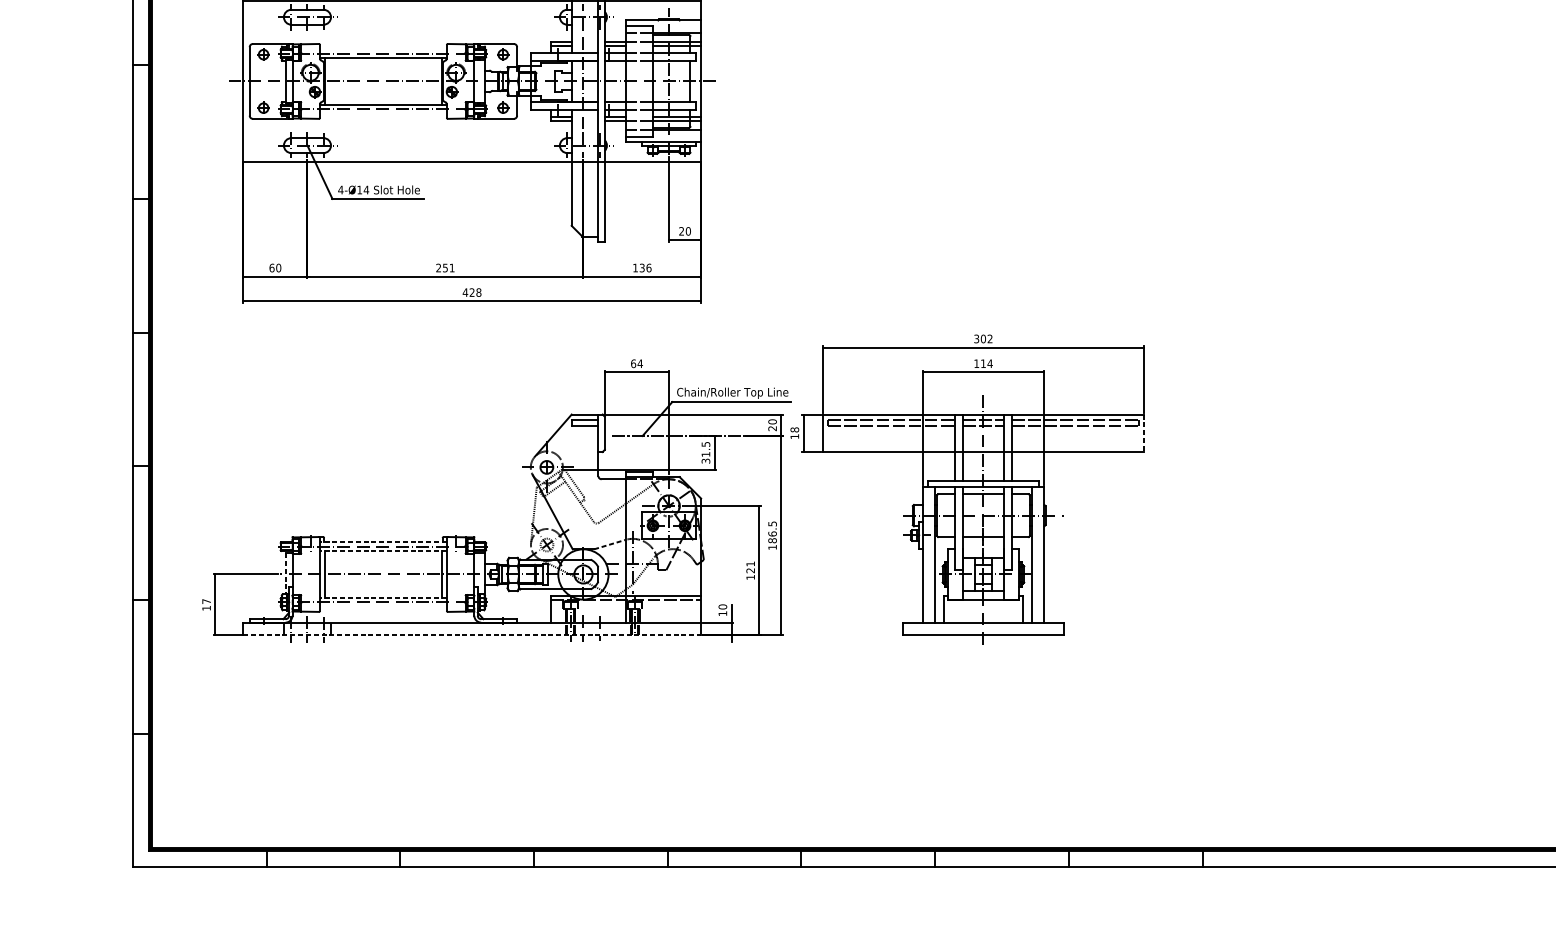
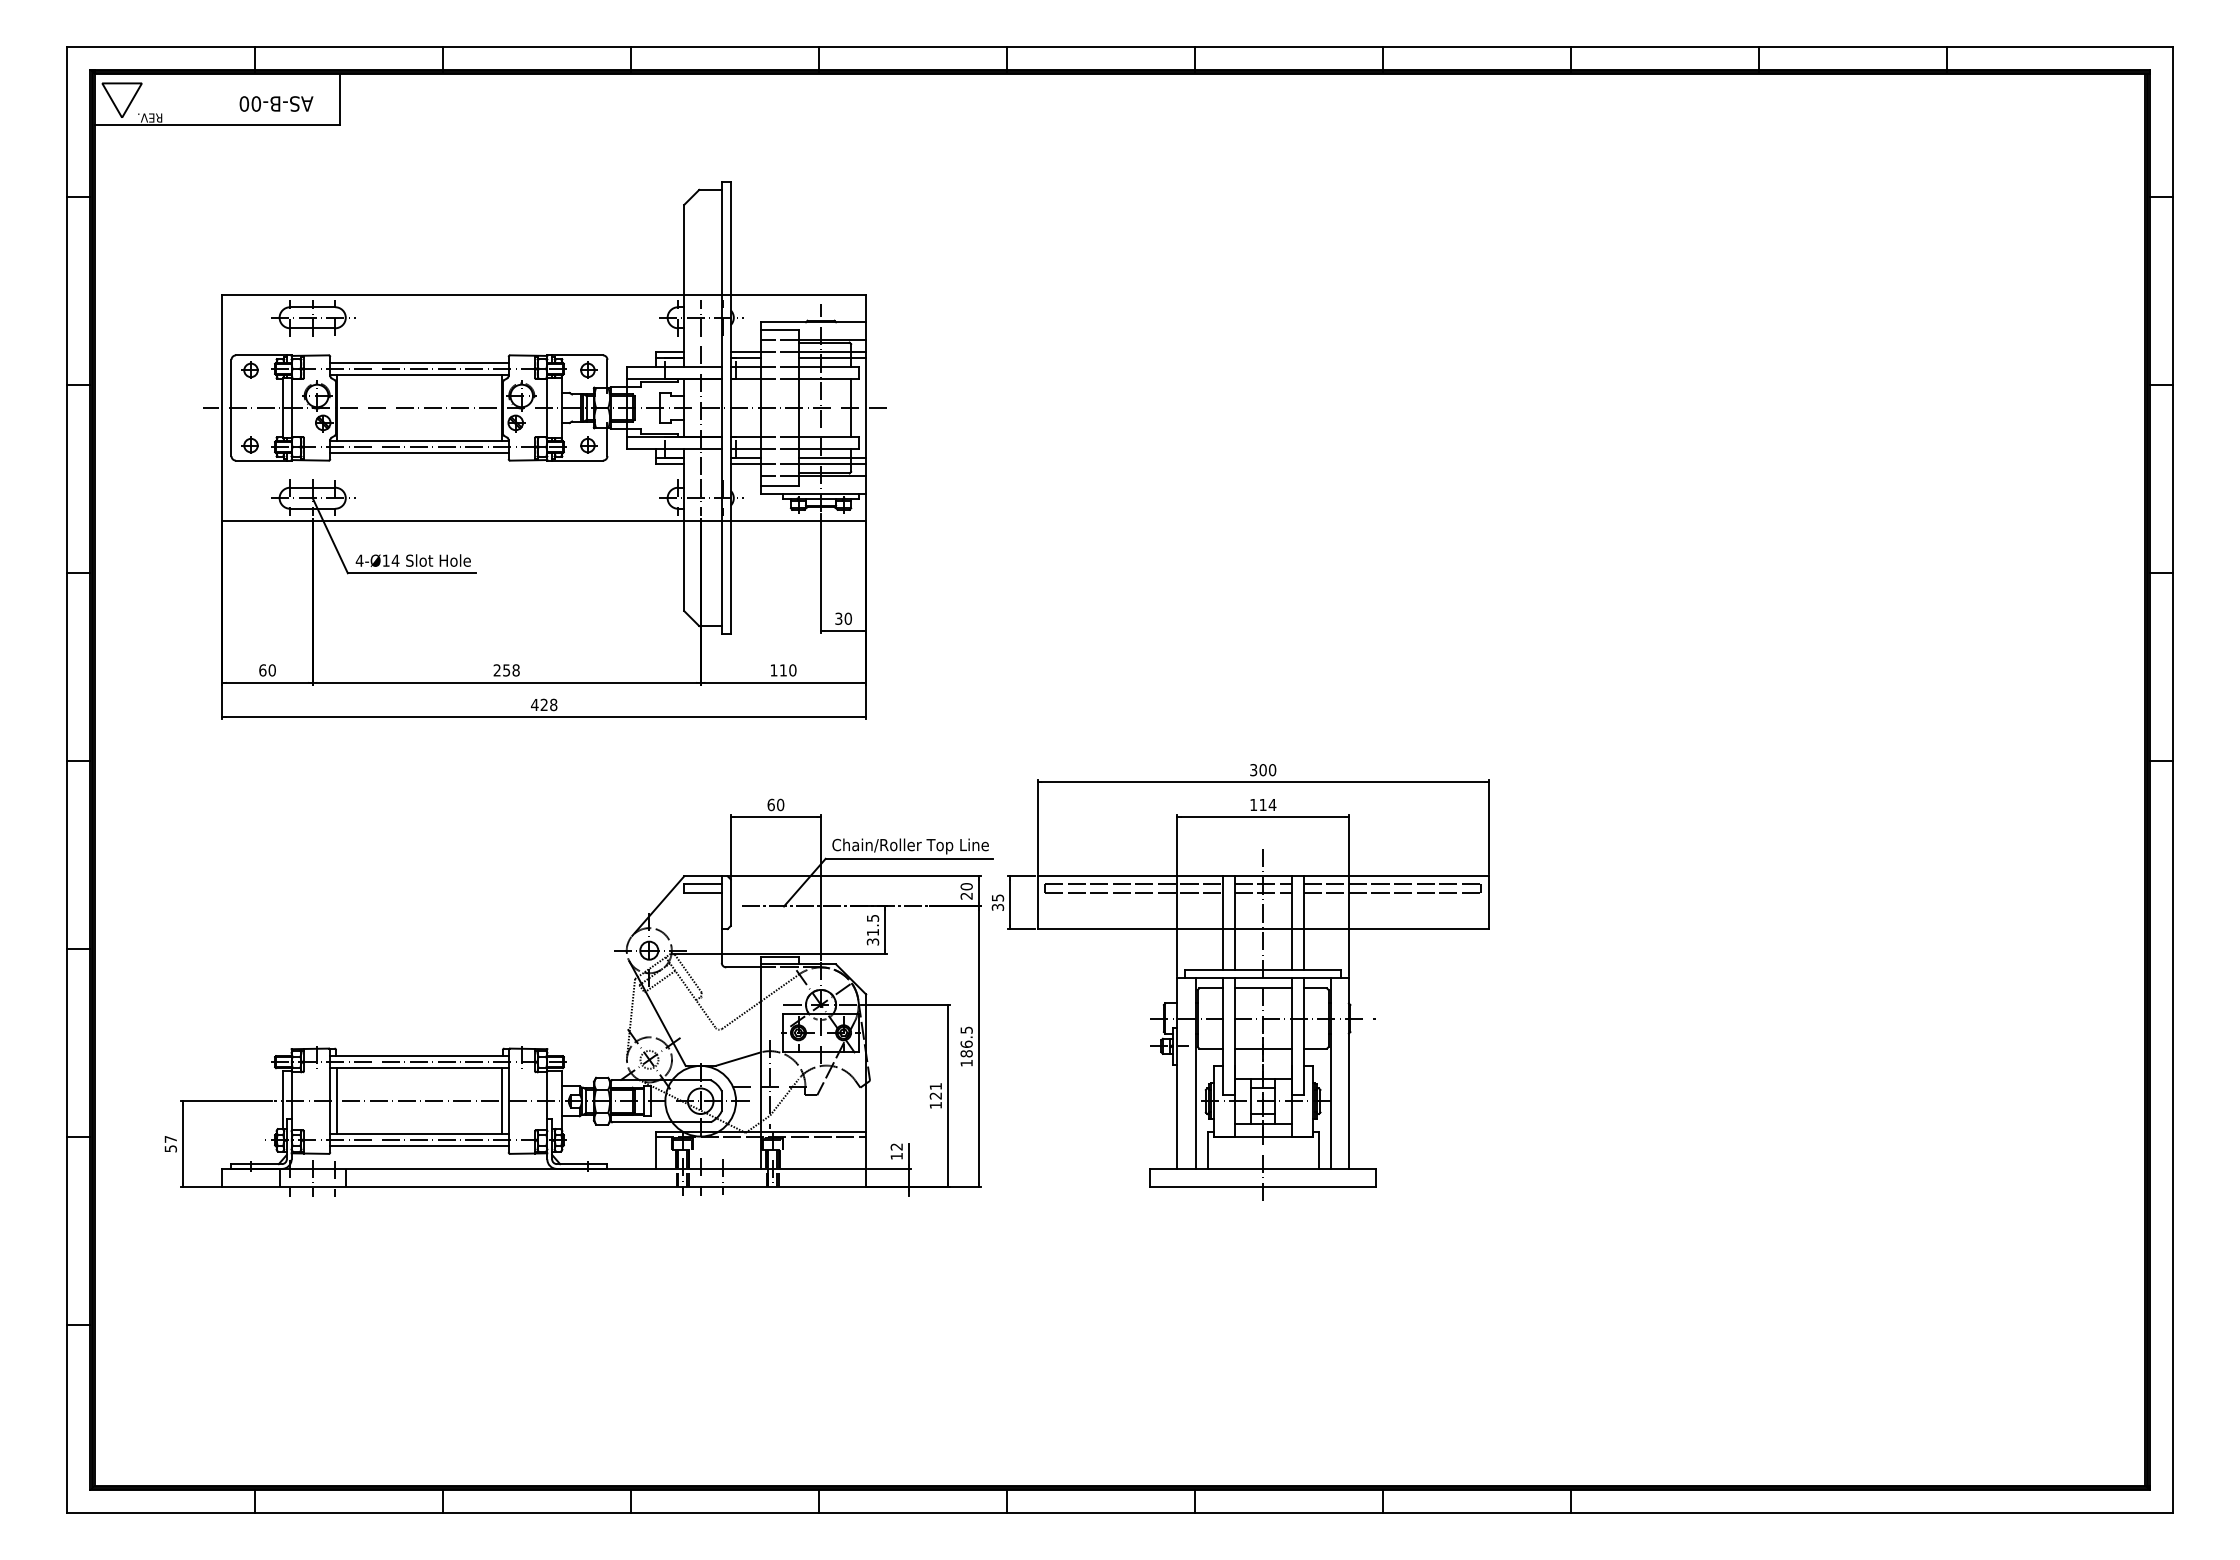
line: (383, 49) -> (419, 362), added
line: (383, 113) -> (419, 453), added
text: (681, 231) -> (838, 618), 20 -> 30
text: (451, 268) -> (515, 670), 251 -> 258
text: (645, 268) -> (787, 670), 136 -> 110
text: (990, 339) -> (1272, 770), 302 -> 300
text: (640, 363) -> (780, 804), 64 -> 60
text: (794, 433) -> (997, 902), 18 -> 35
line: (1143, 433) -> (1488, 903), dashed -> solid
line: (382, 542) -> (418, 1056), dashed -> solid
line: (610, 544) -> (738, 1059), dashed -> solid
line: (382, 551) -> (418, 1068), dashed -> solid
line: (286, 573) -> (282, 1100), dashed -> solid
line: (382, 598) -> (418, 1134), dashed -> solid
line: (383, 606) -> (419, 1146), added
text: (722, 606) -> (896, 1146), 10 -> 12
text: (206, 608) -> (170, 1148), 17 -> 57
line: (472, 635) -> (544, 1186), dashed -> solid

